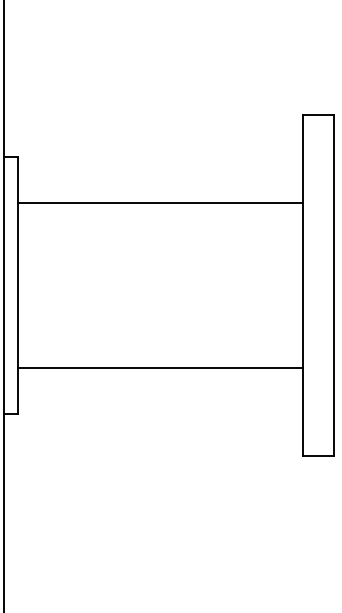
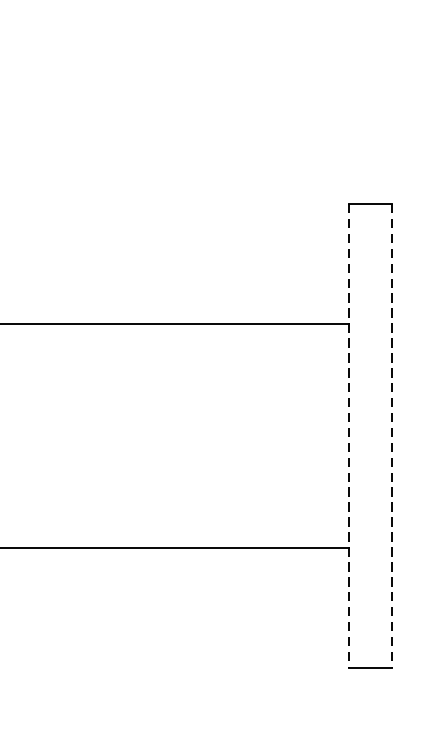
line: (302, 285) -> (348, 435), solid -> dashed
line: (334, 285) -> (392, 435), solid -> dashed

